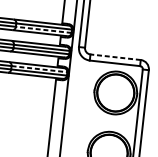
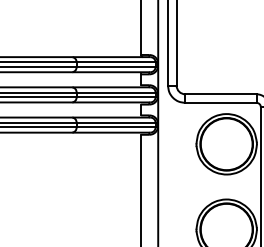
line: (43, 30) -> (115, 67), dashed -> solid
line: (115, 57) -> (220, 94), dashed -> solid
line: (39, 69) -> (116, 122), dashed -> solid

